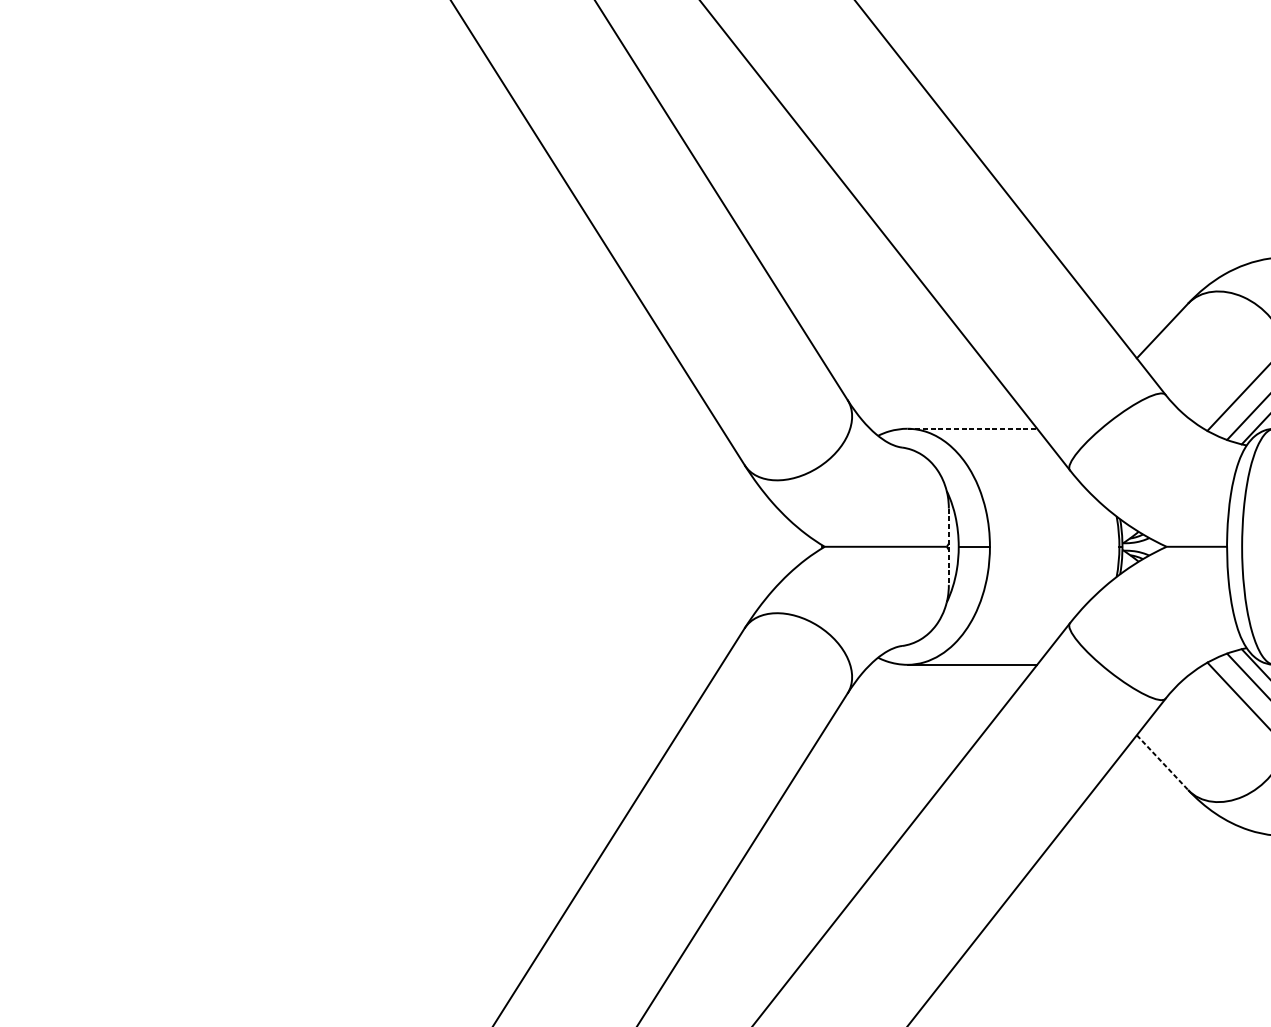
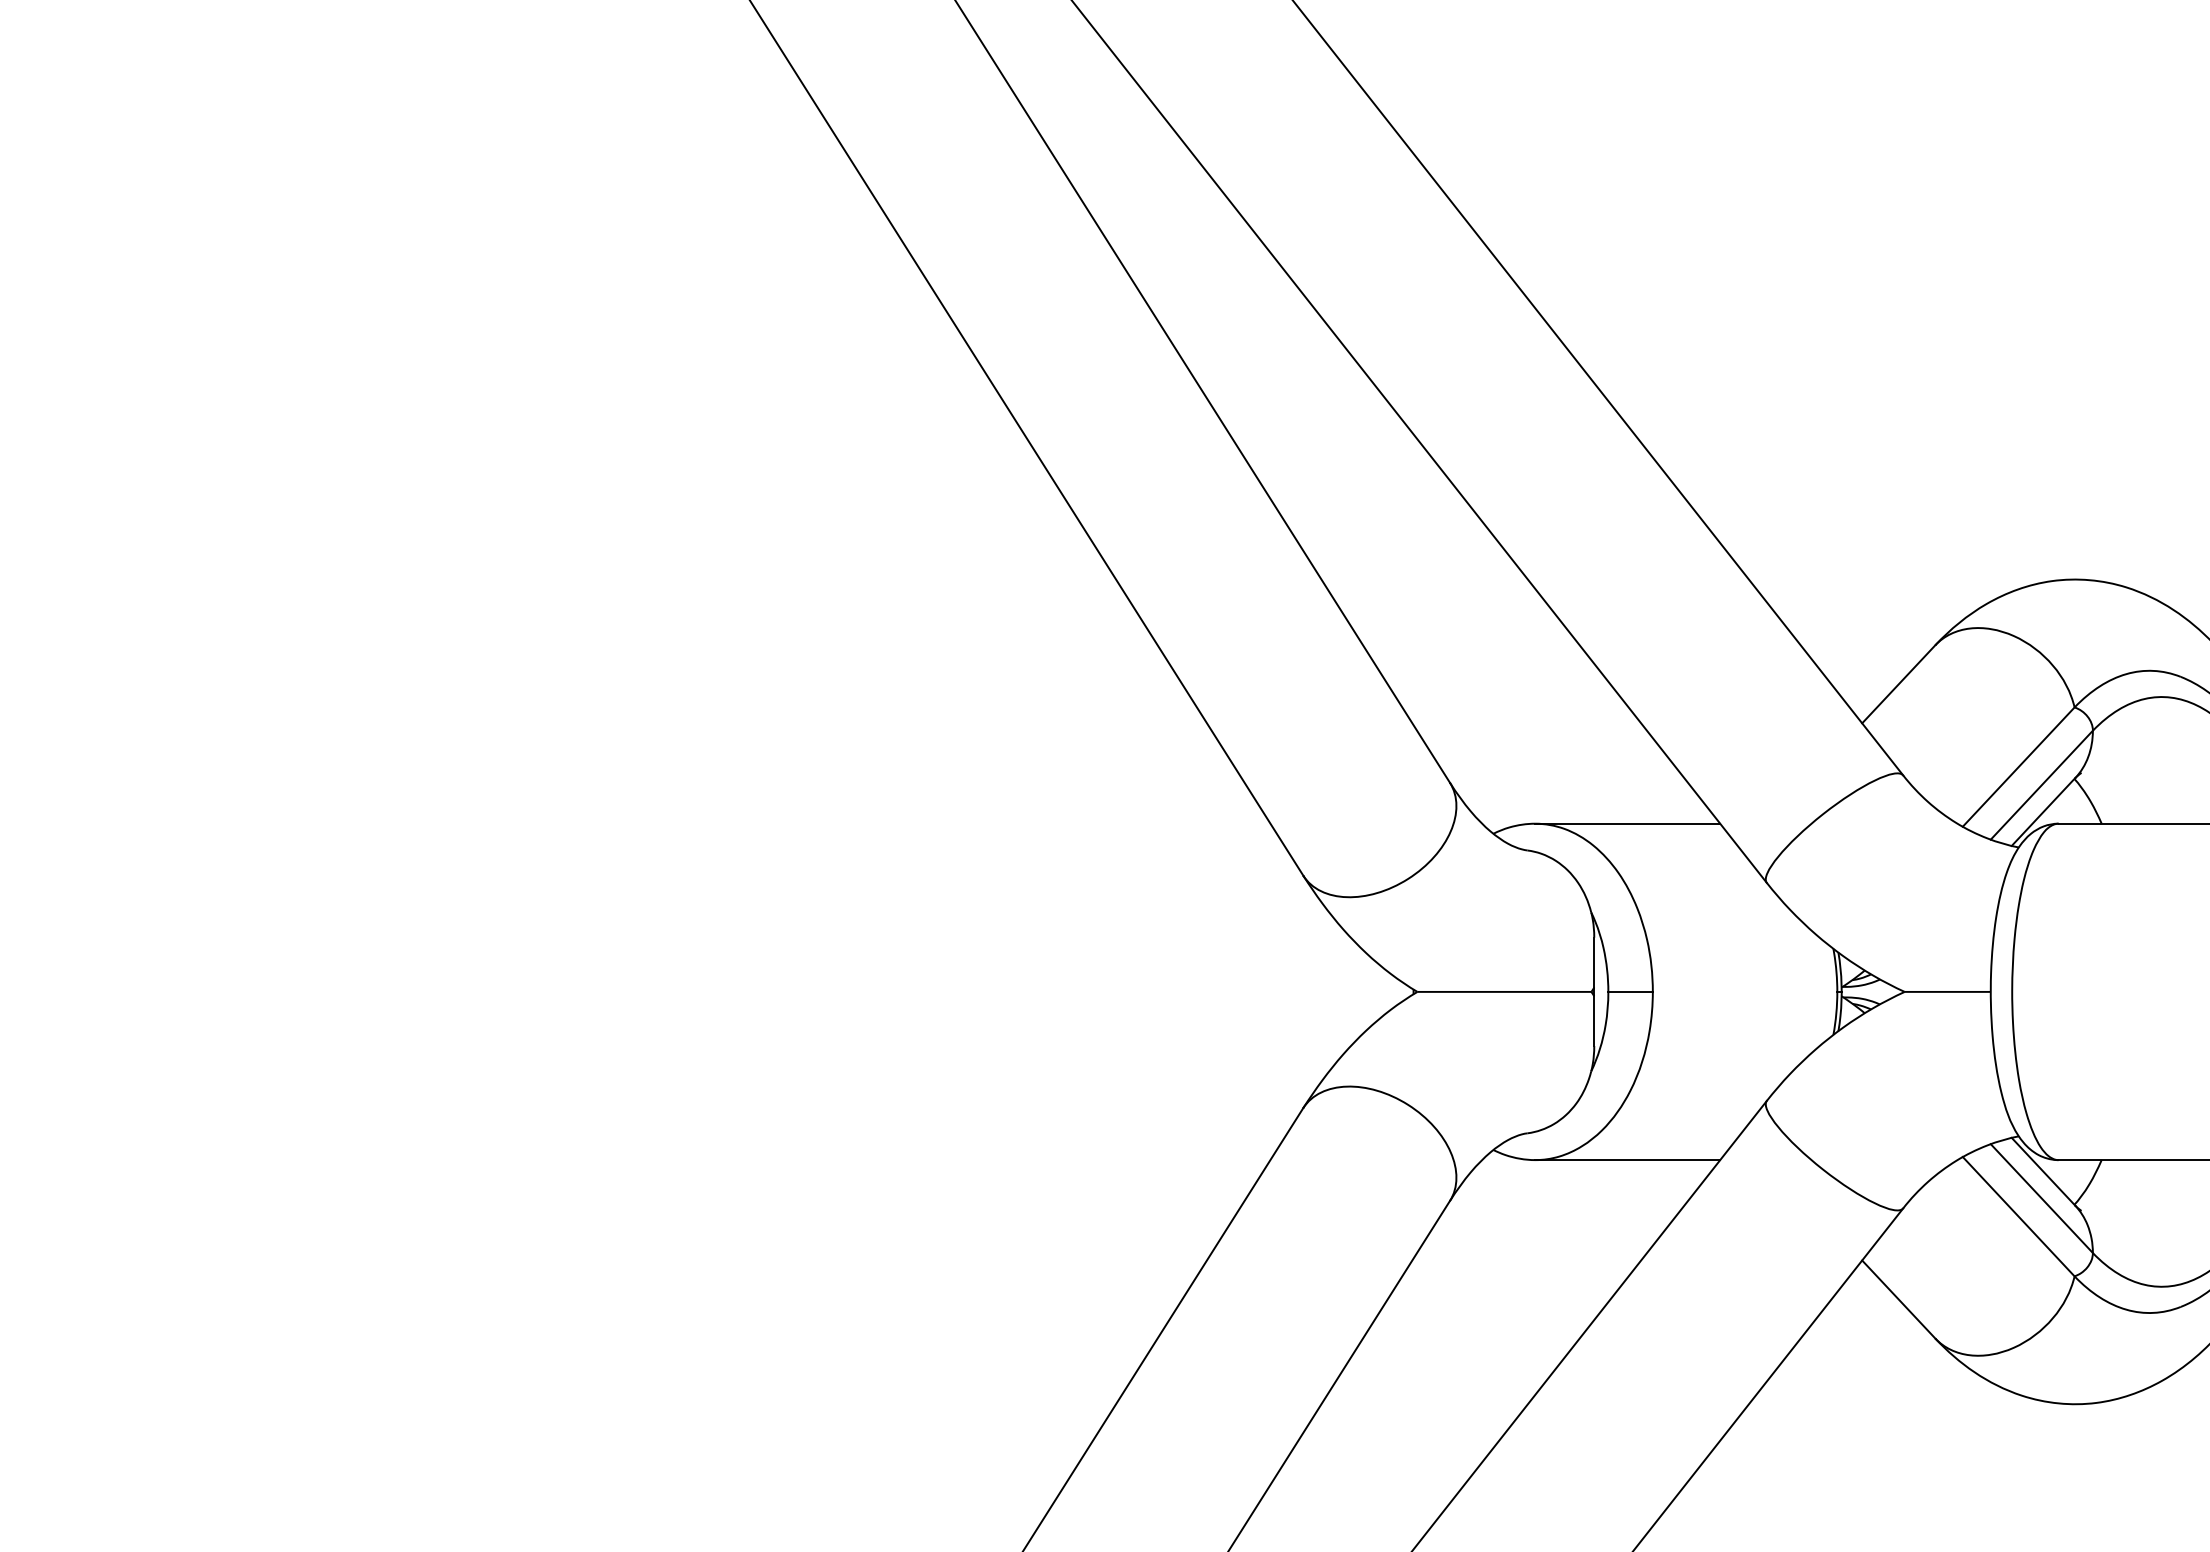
line: (972, 428) -> (1628, 823), dashed -> solid
line: (949, 547) -> (1594, 992), dashed -> solid
line: (1163, 762) -> (1899, 1299), dashed -> solid

